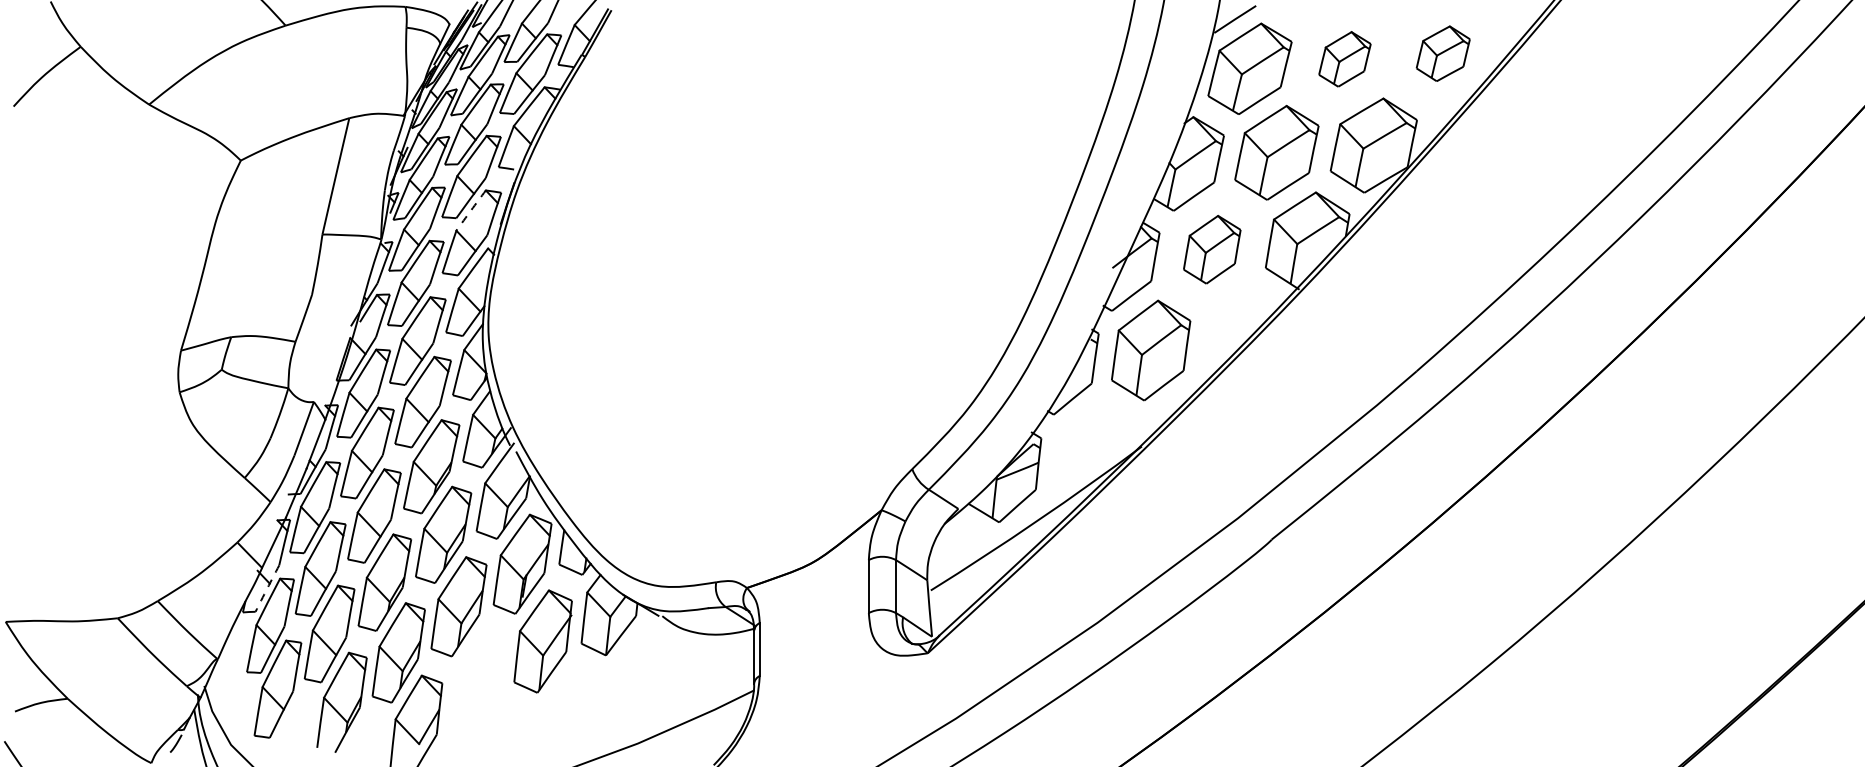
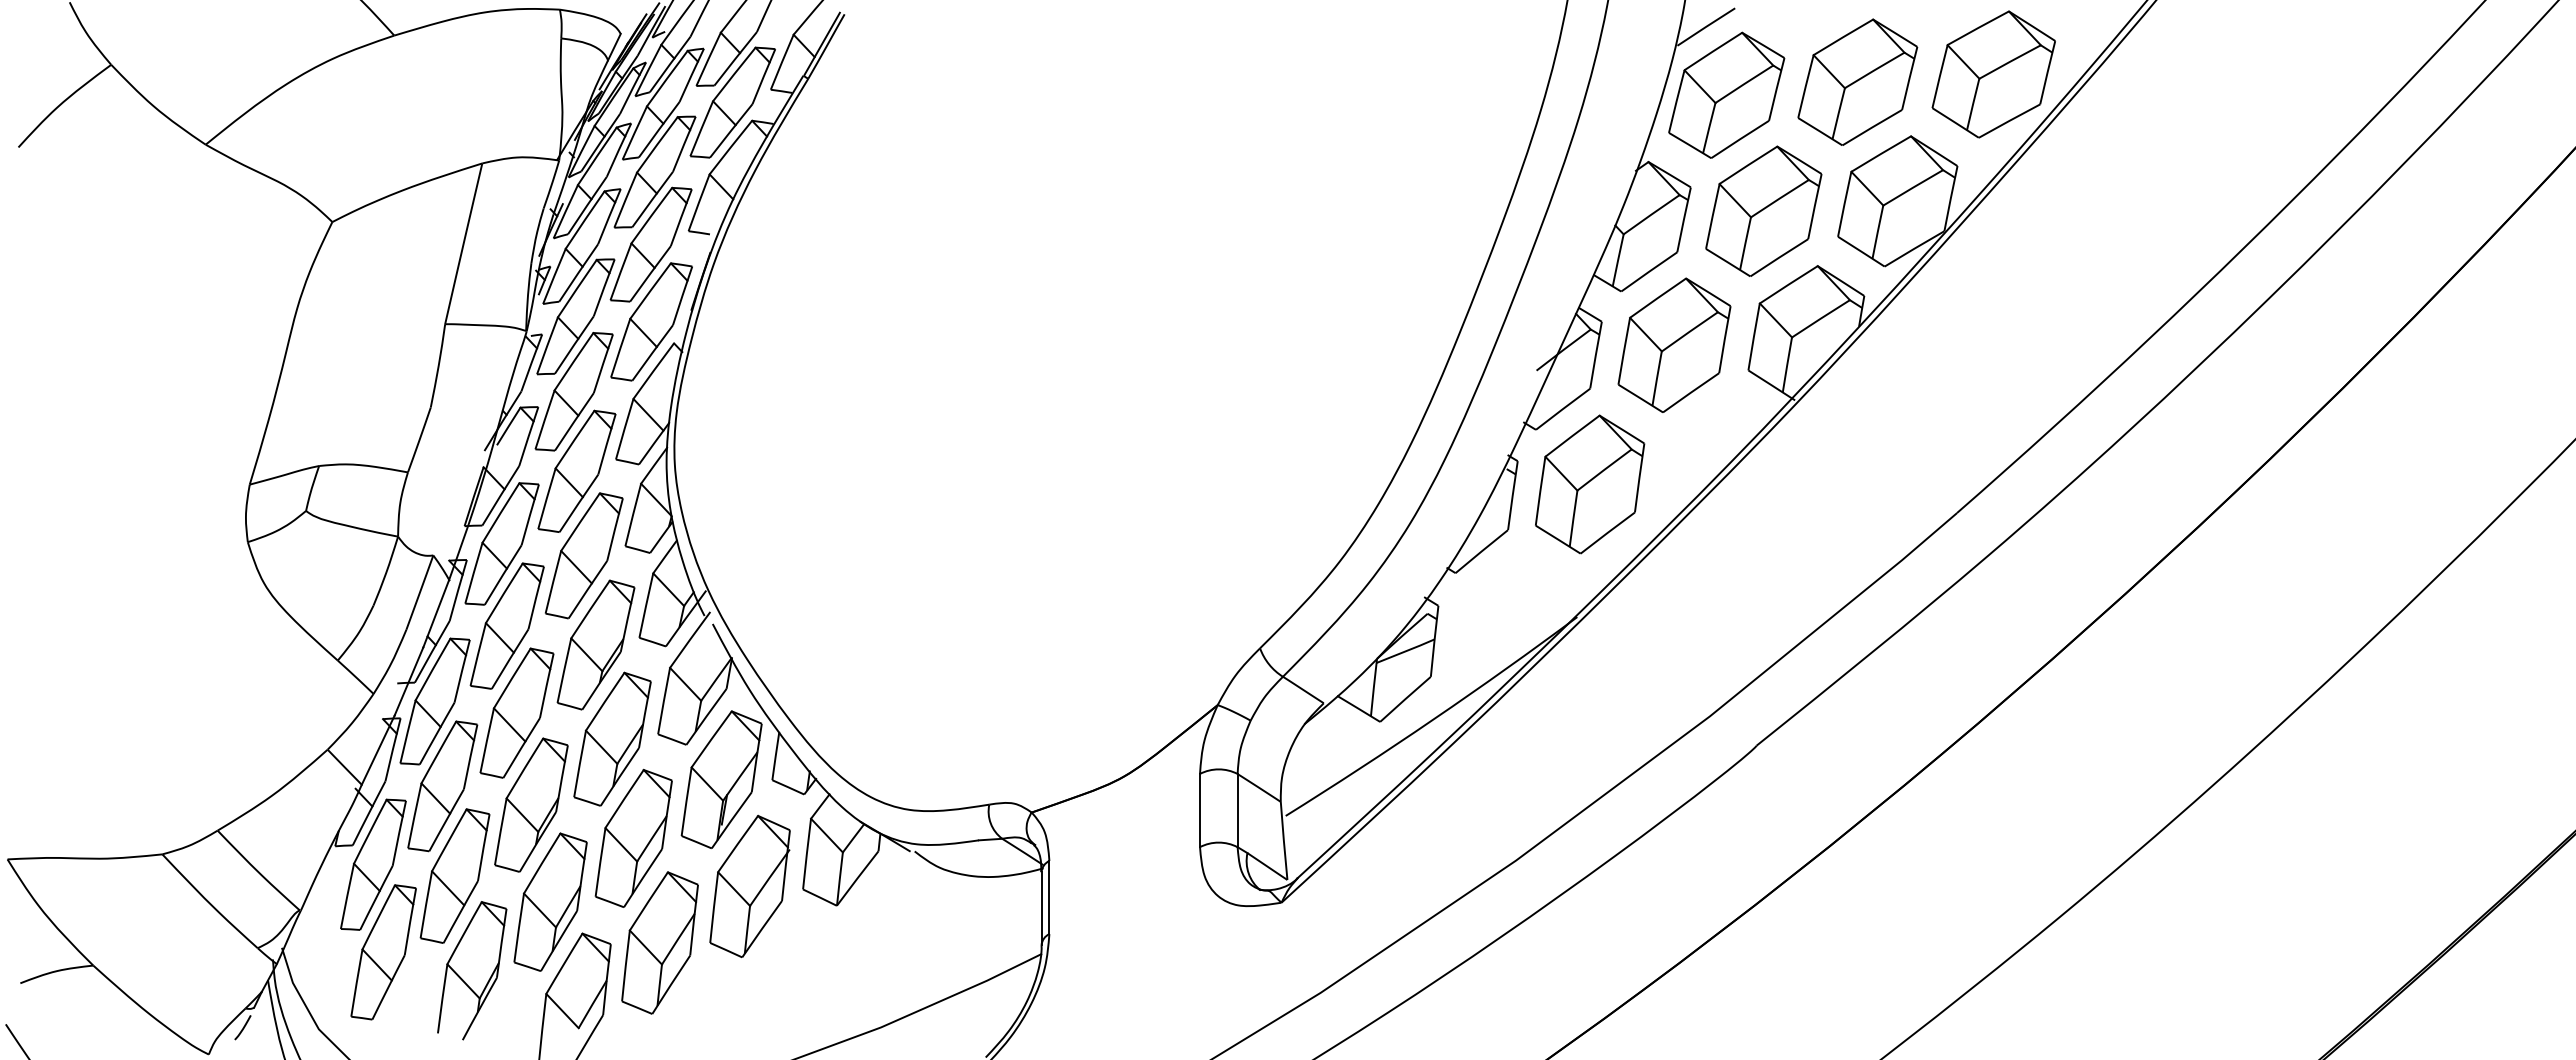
part: (1443, 53) -> (1993, 74), size x1.67
part: (1344, 58) -> (1857, 81), size x1.67
arc: (471, 210) -> (650, 290), dashed -> solid
part: (1212, 249) -> (1674, 344), size x1.43
arc: (266, 588) -> (368, 813), dashed -> solid
part: (477, 682) -> (659, 942), added

